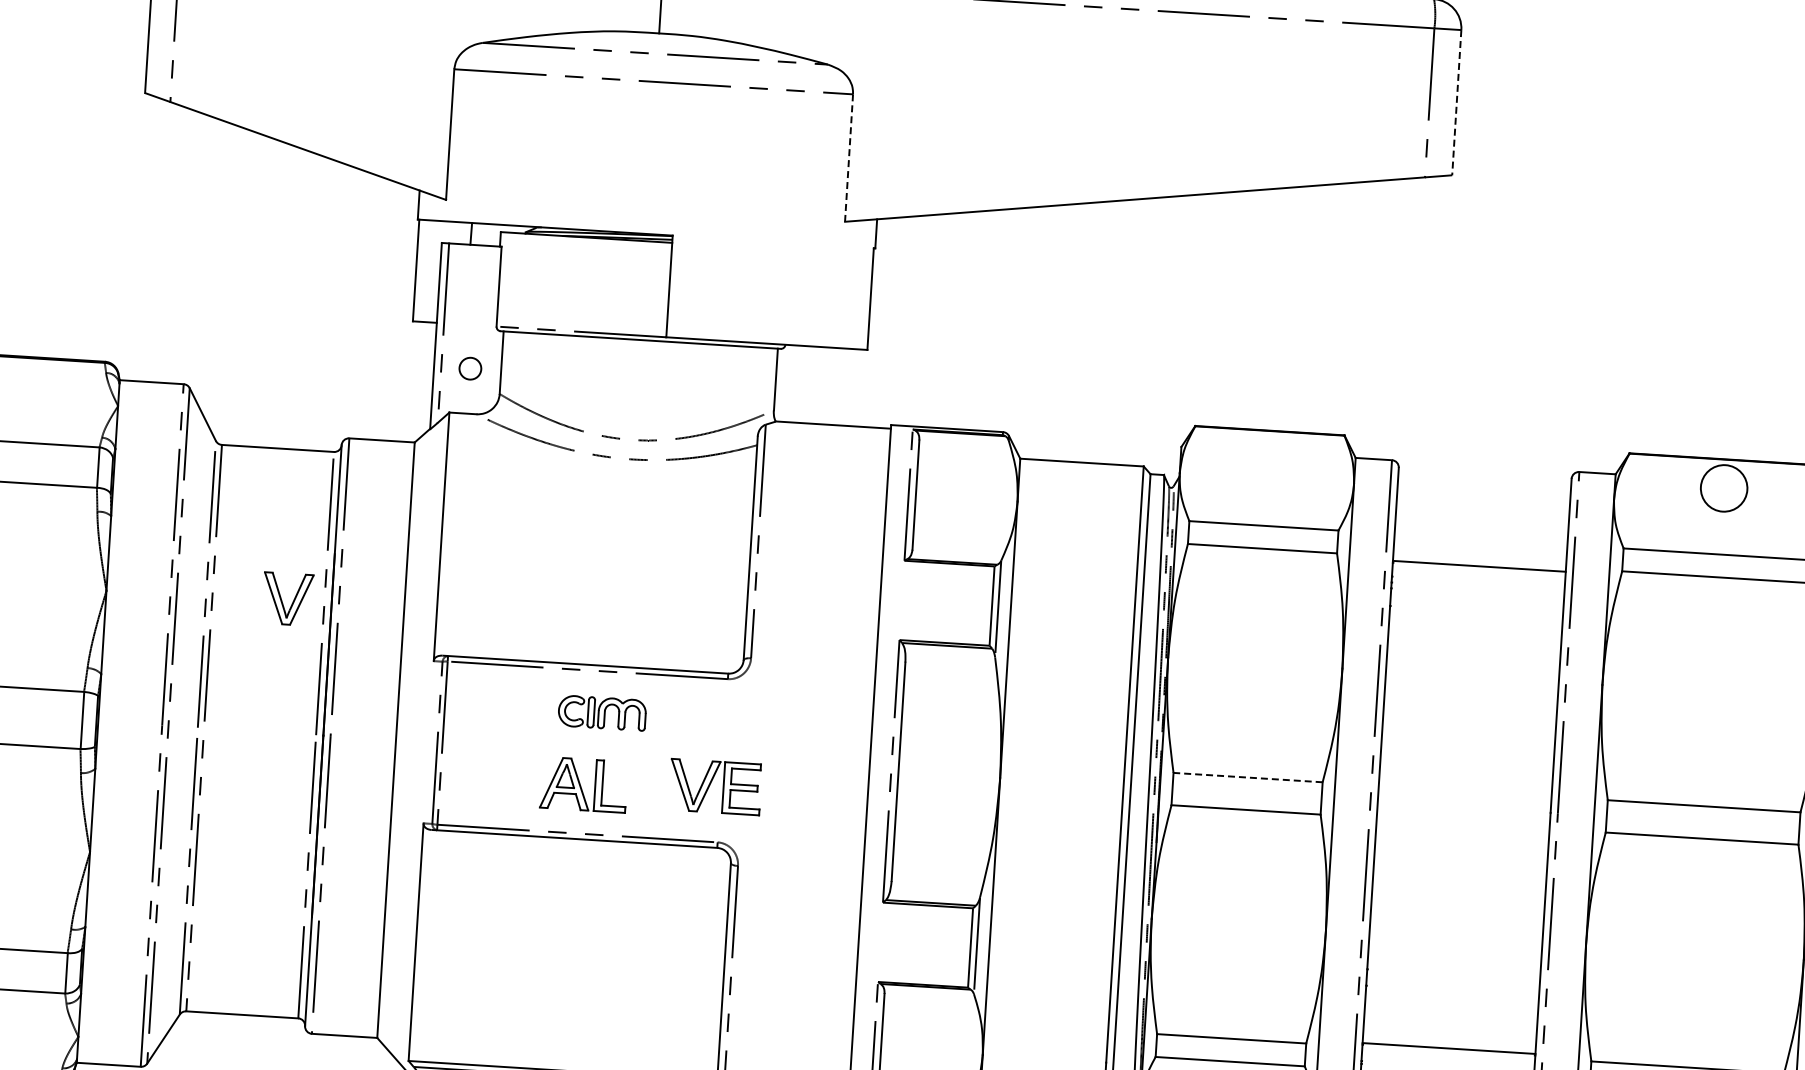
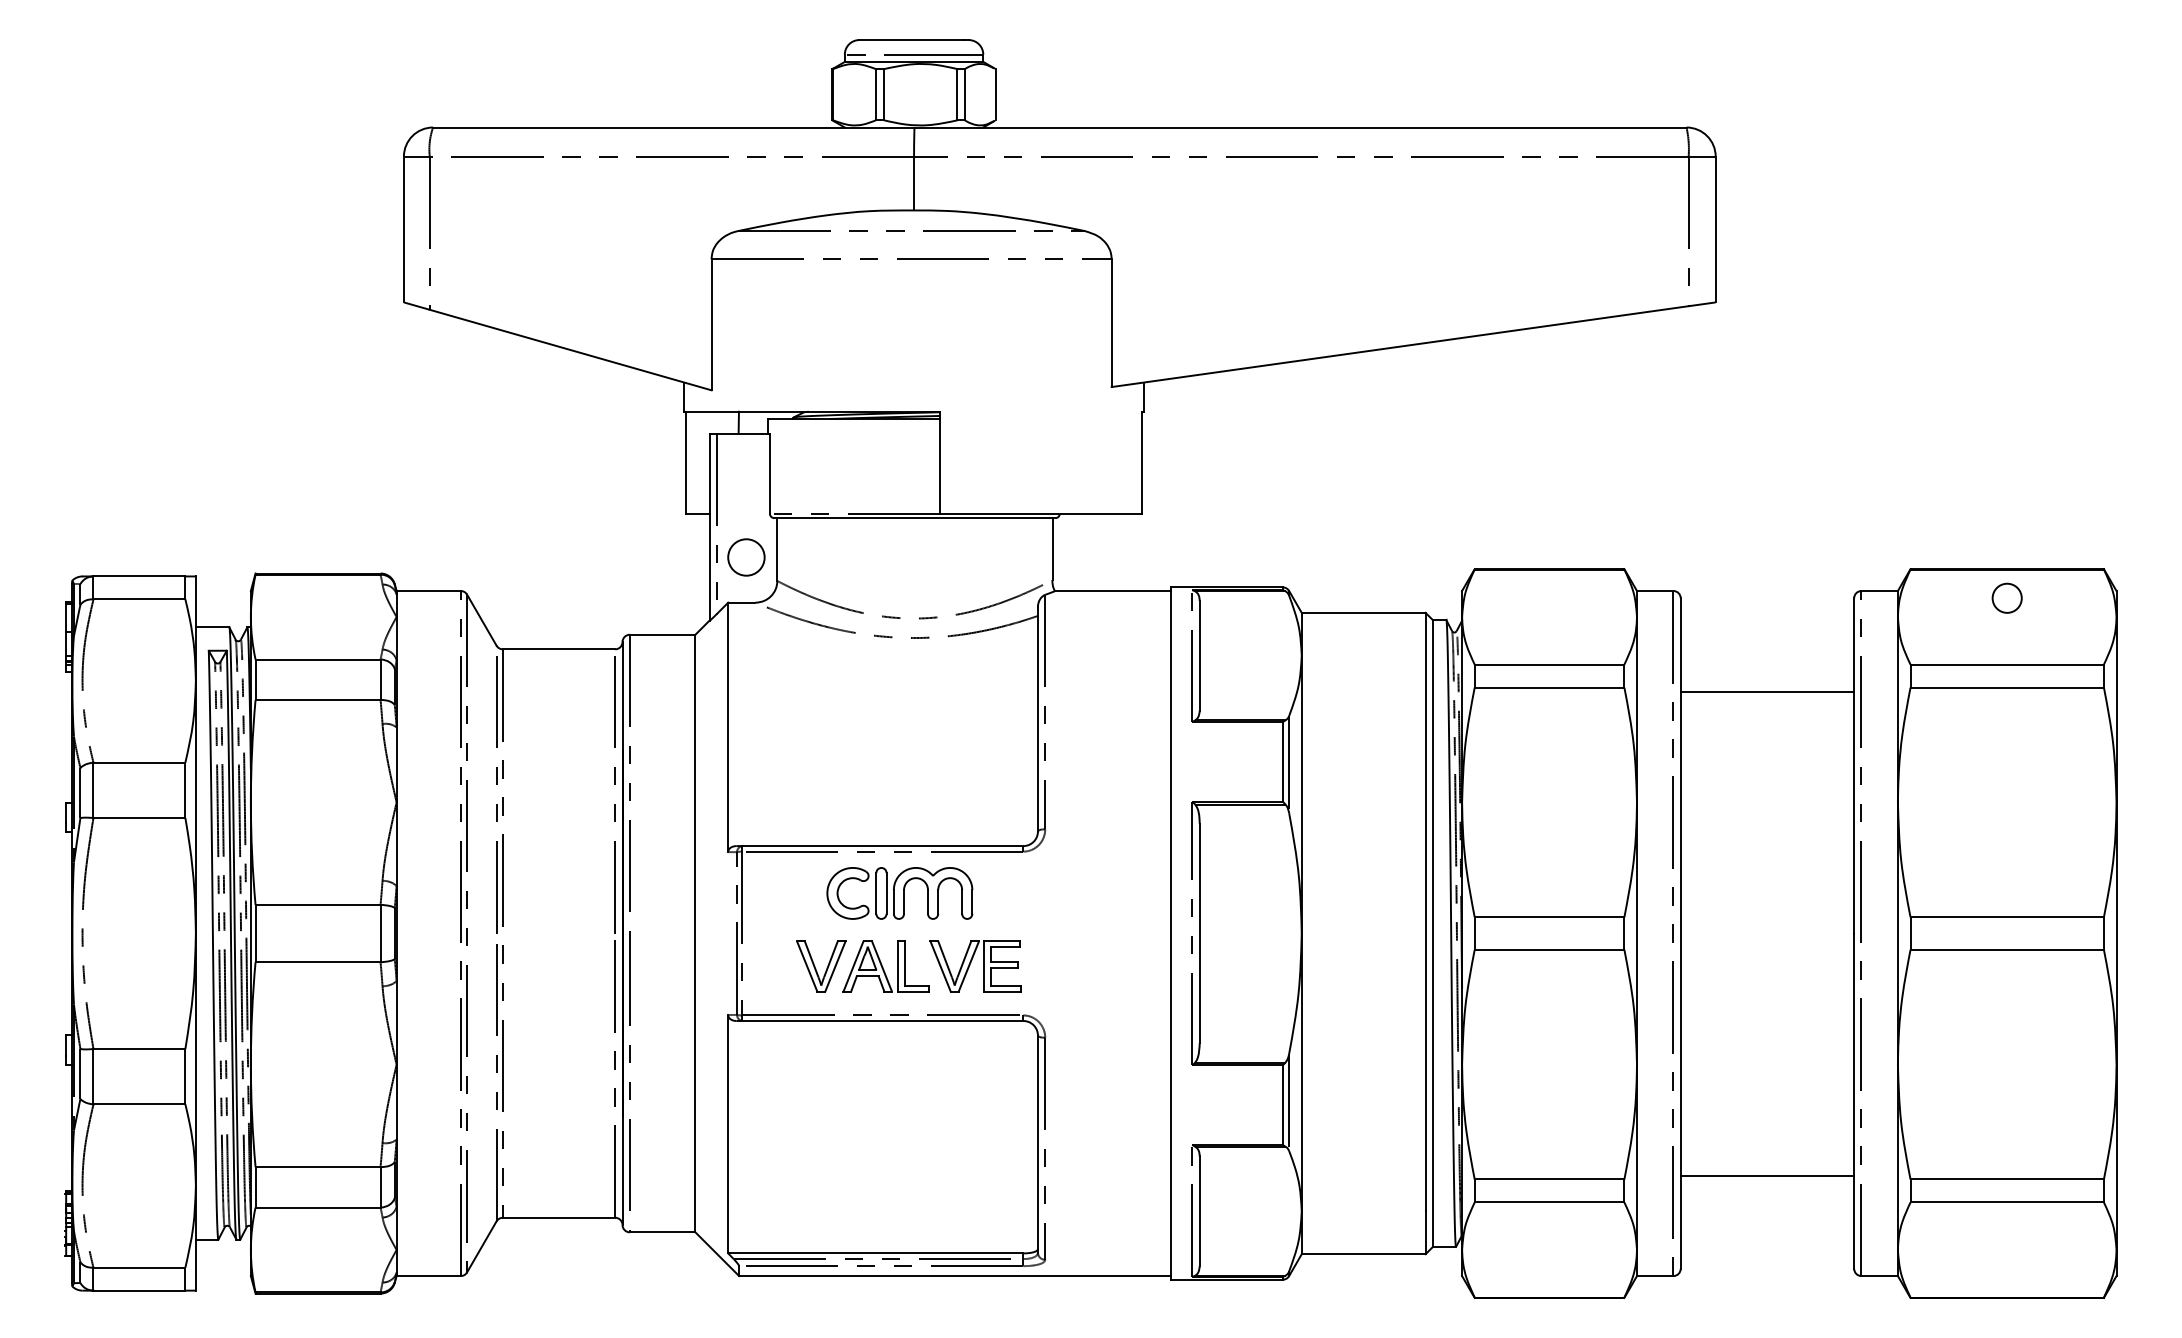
line: (1456, 102) -> (1715, 229), dashed -> solid
line: (848, 158) -> (1111, 323), dashed -> solid
circle: (470, 368) -> (746, 557), size x1.67
circle: (1723, 487) -> (2006, 597), size x0.62
part: (287, 599) -> (821, 966), moved
part: (601, 713) -> (899, 893), size x1.67
line: (1248, 777) -> (1549, 917), dashed -> solid
part: (715, 787) -> (975, 966), moved

